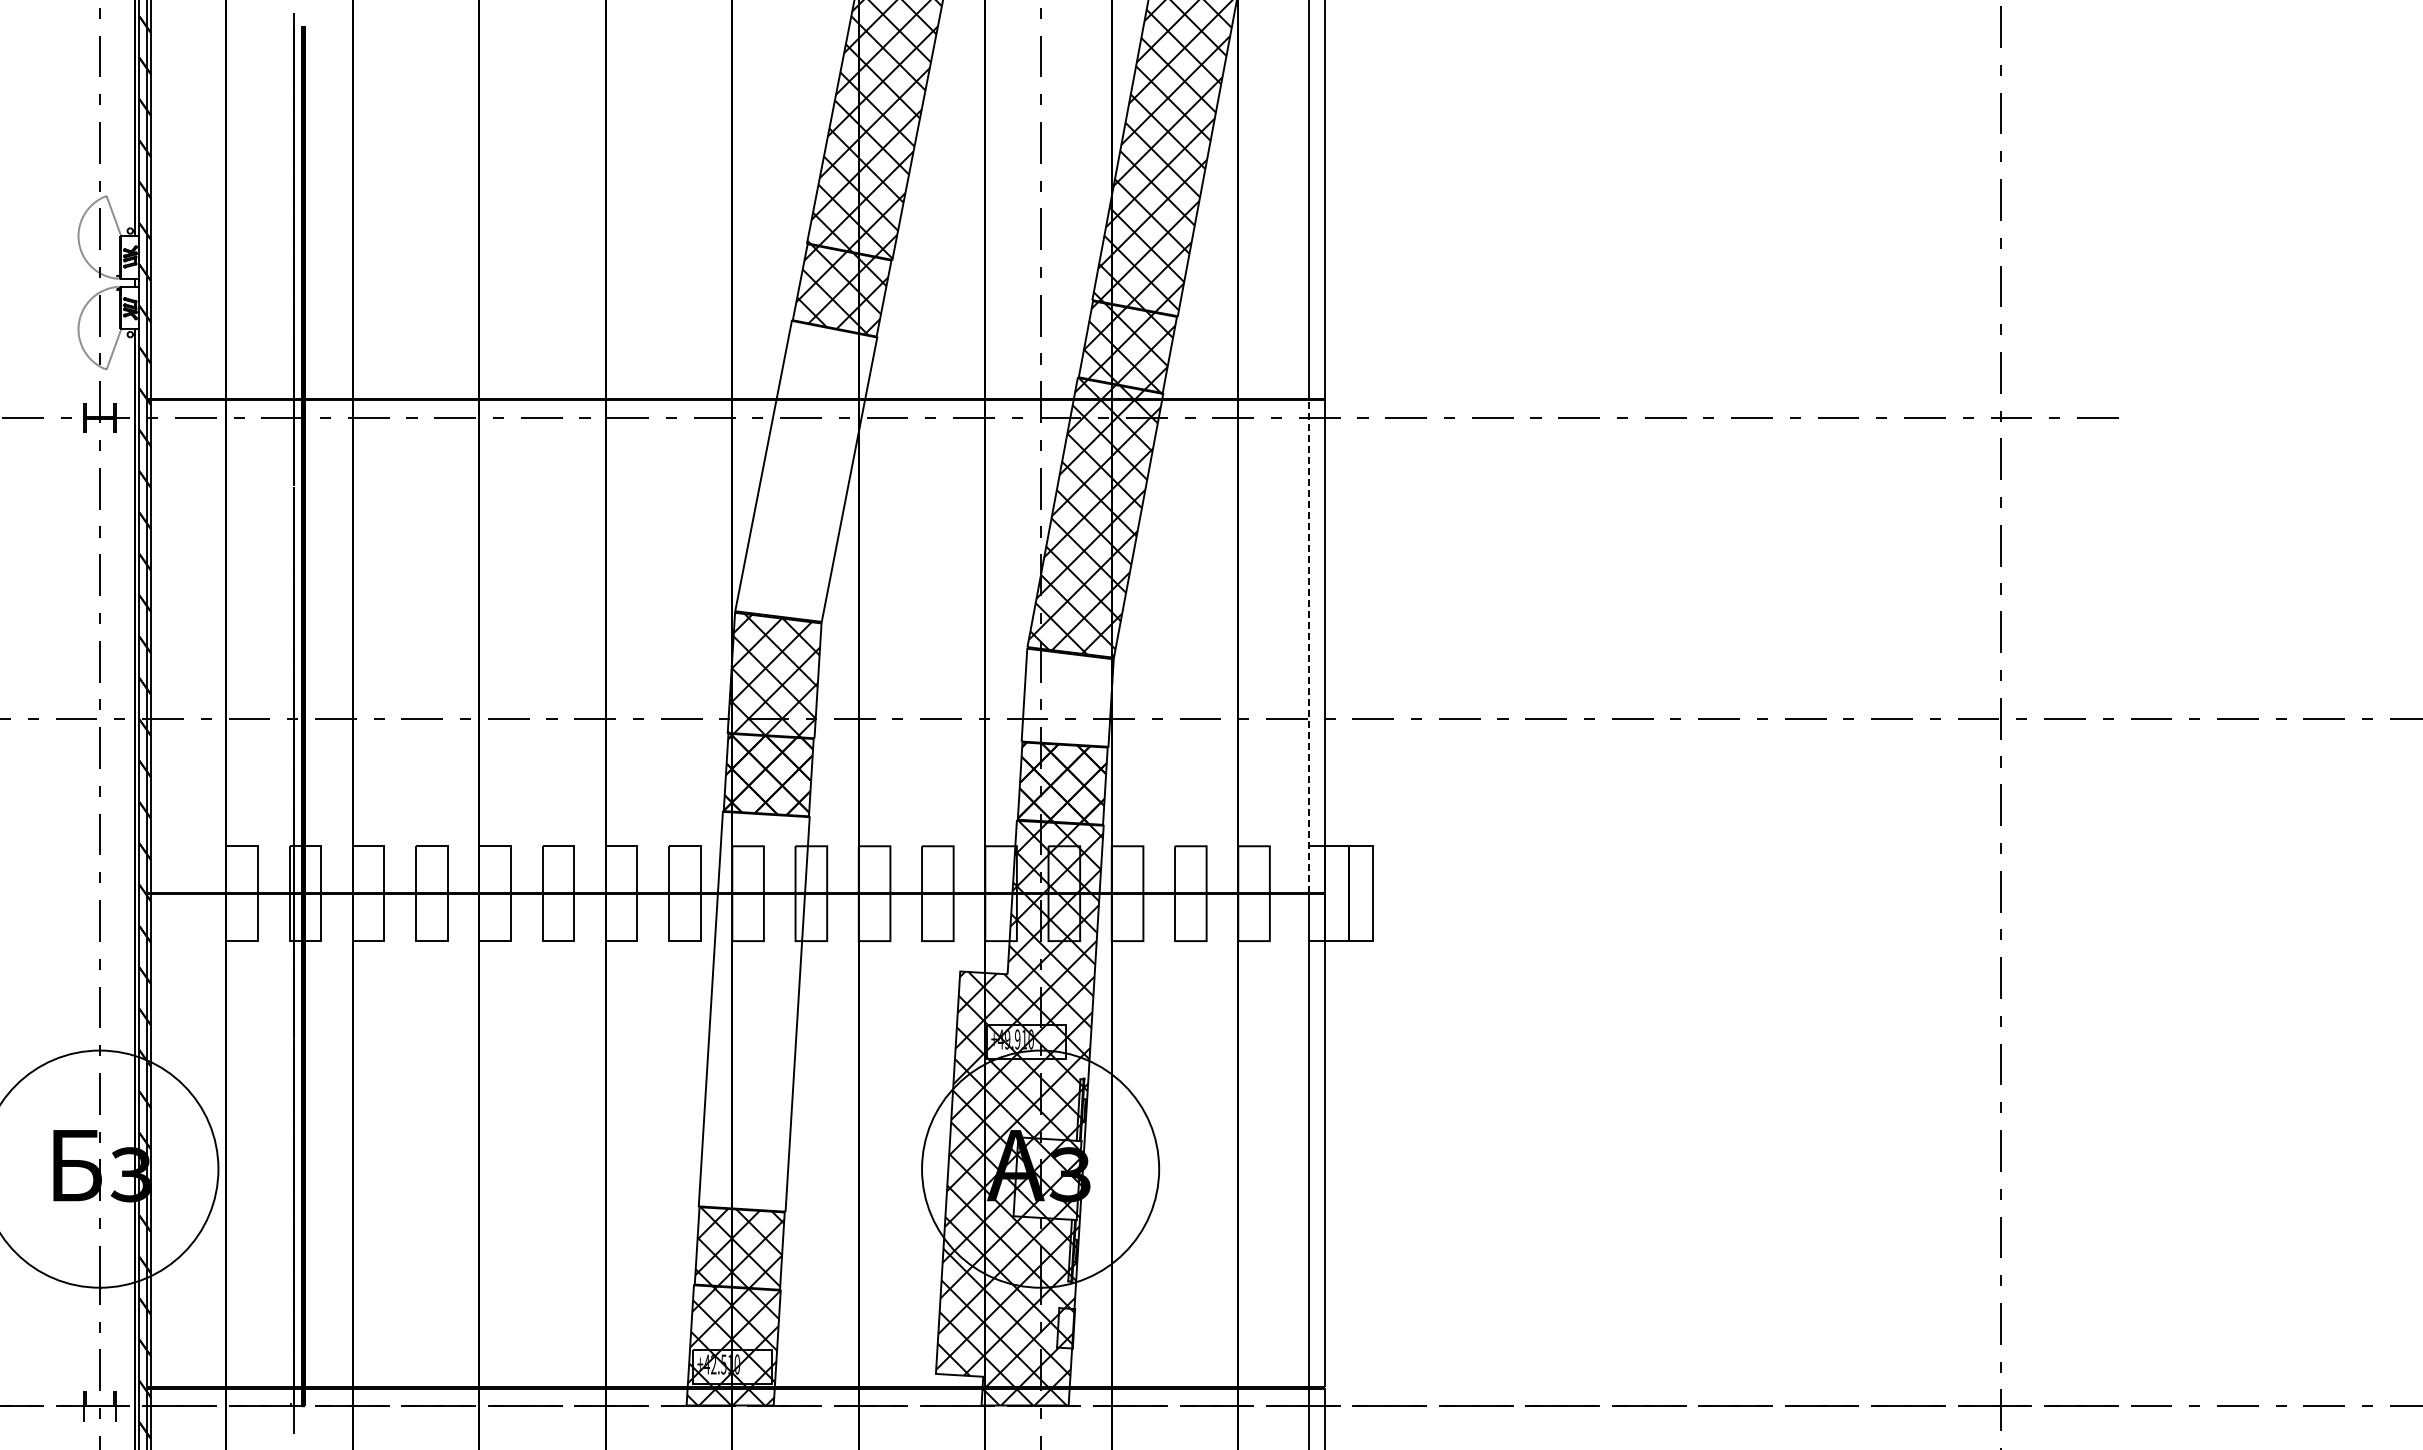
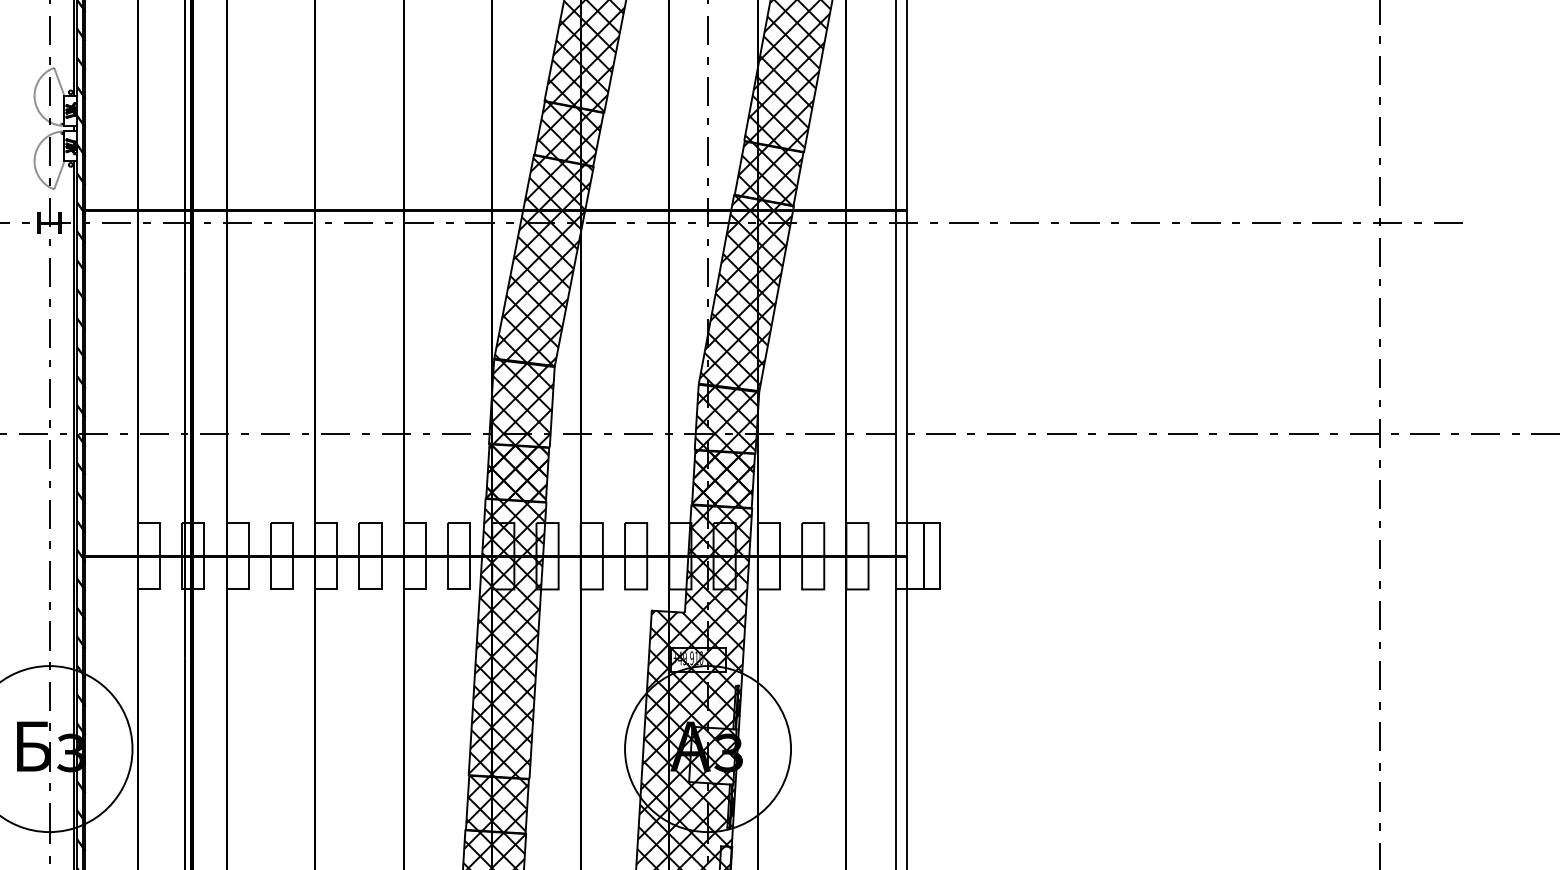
hatch: (806, 472) -> (544, 261), added
line: (1309, 646) -> (896, 383), dashed -> solid
hatch: (1067, 698) -> (726, 419), added
hatch: (753, 1011) -> (507, 638), added

